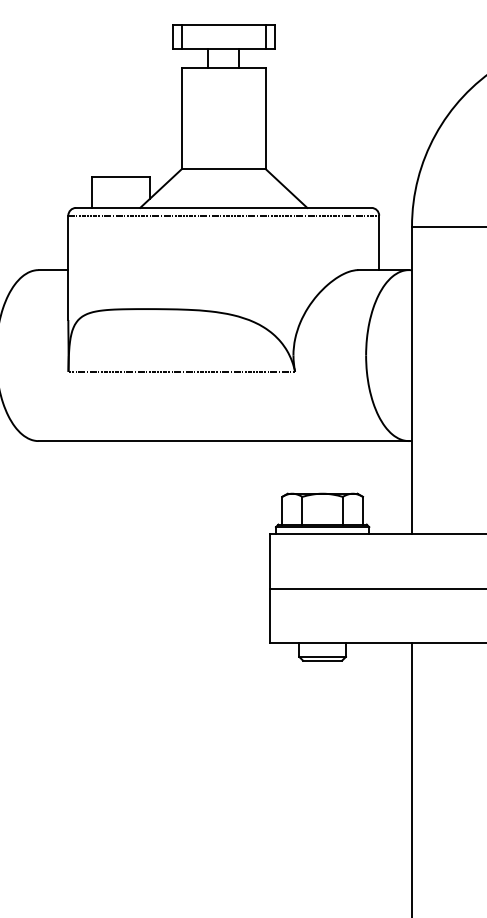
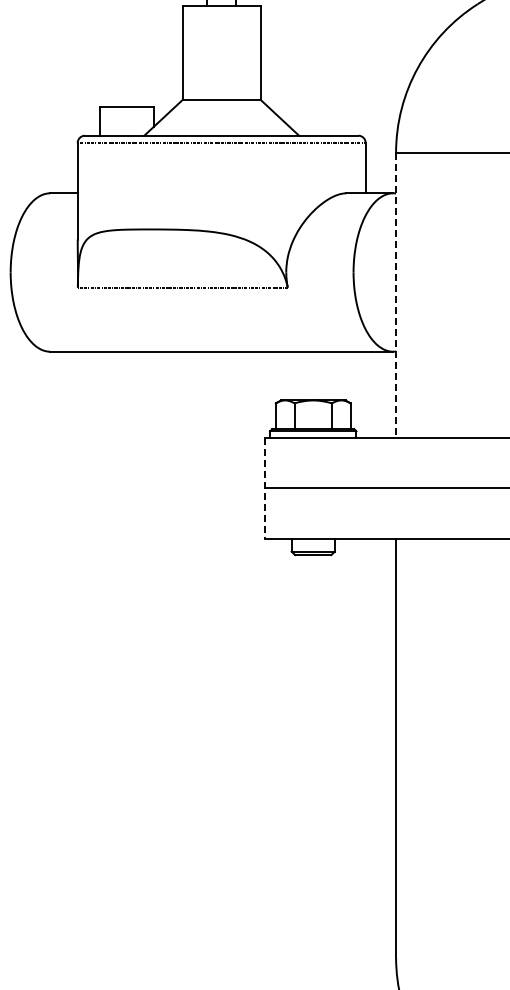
line: (412, 380) -> (396, 295), solid -> dashed
line: (269, 588) -> (264, 488), solid -> dashed

